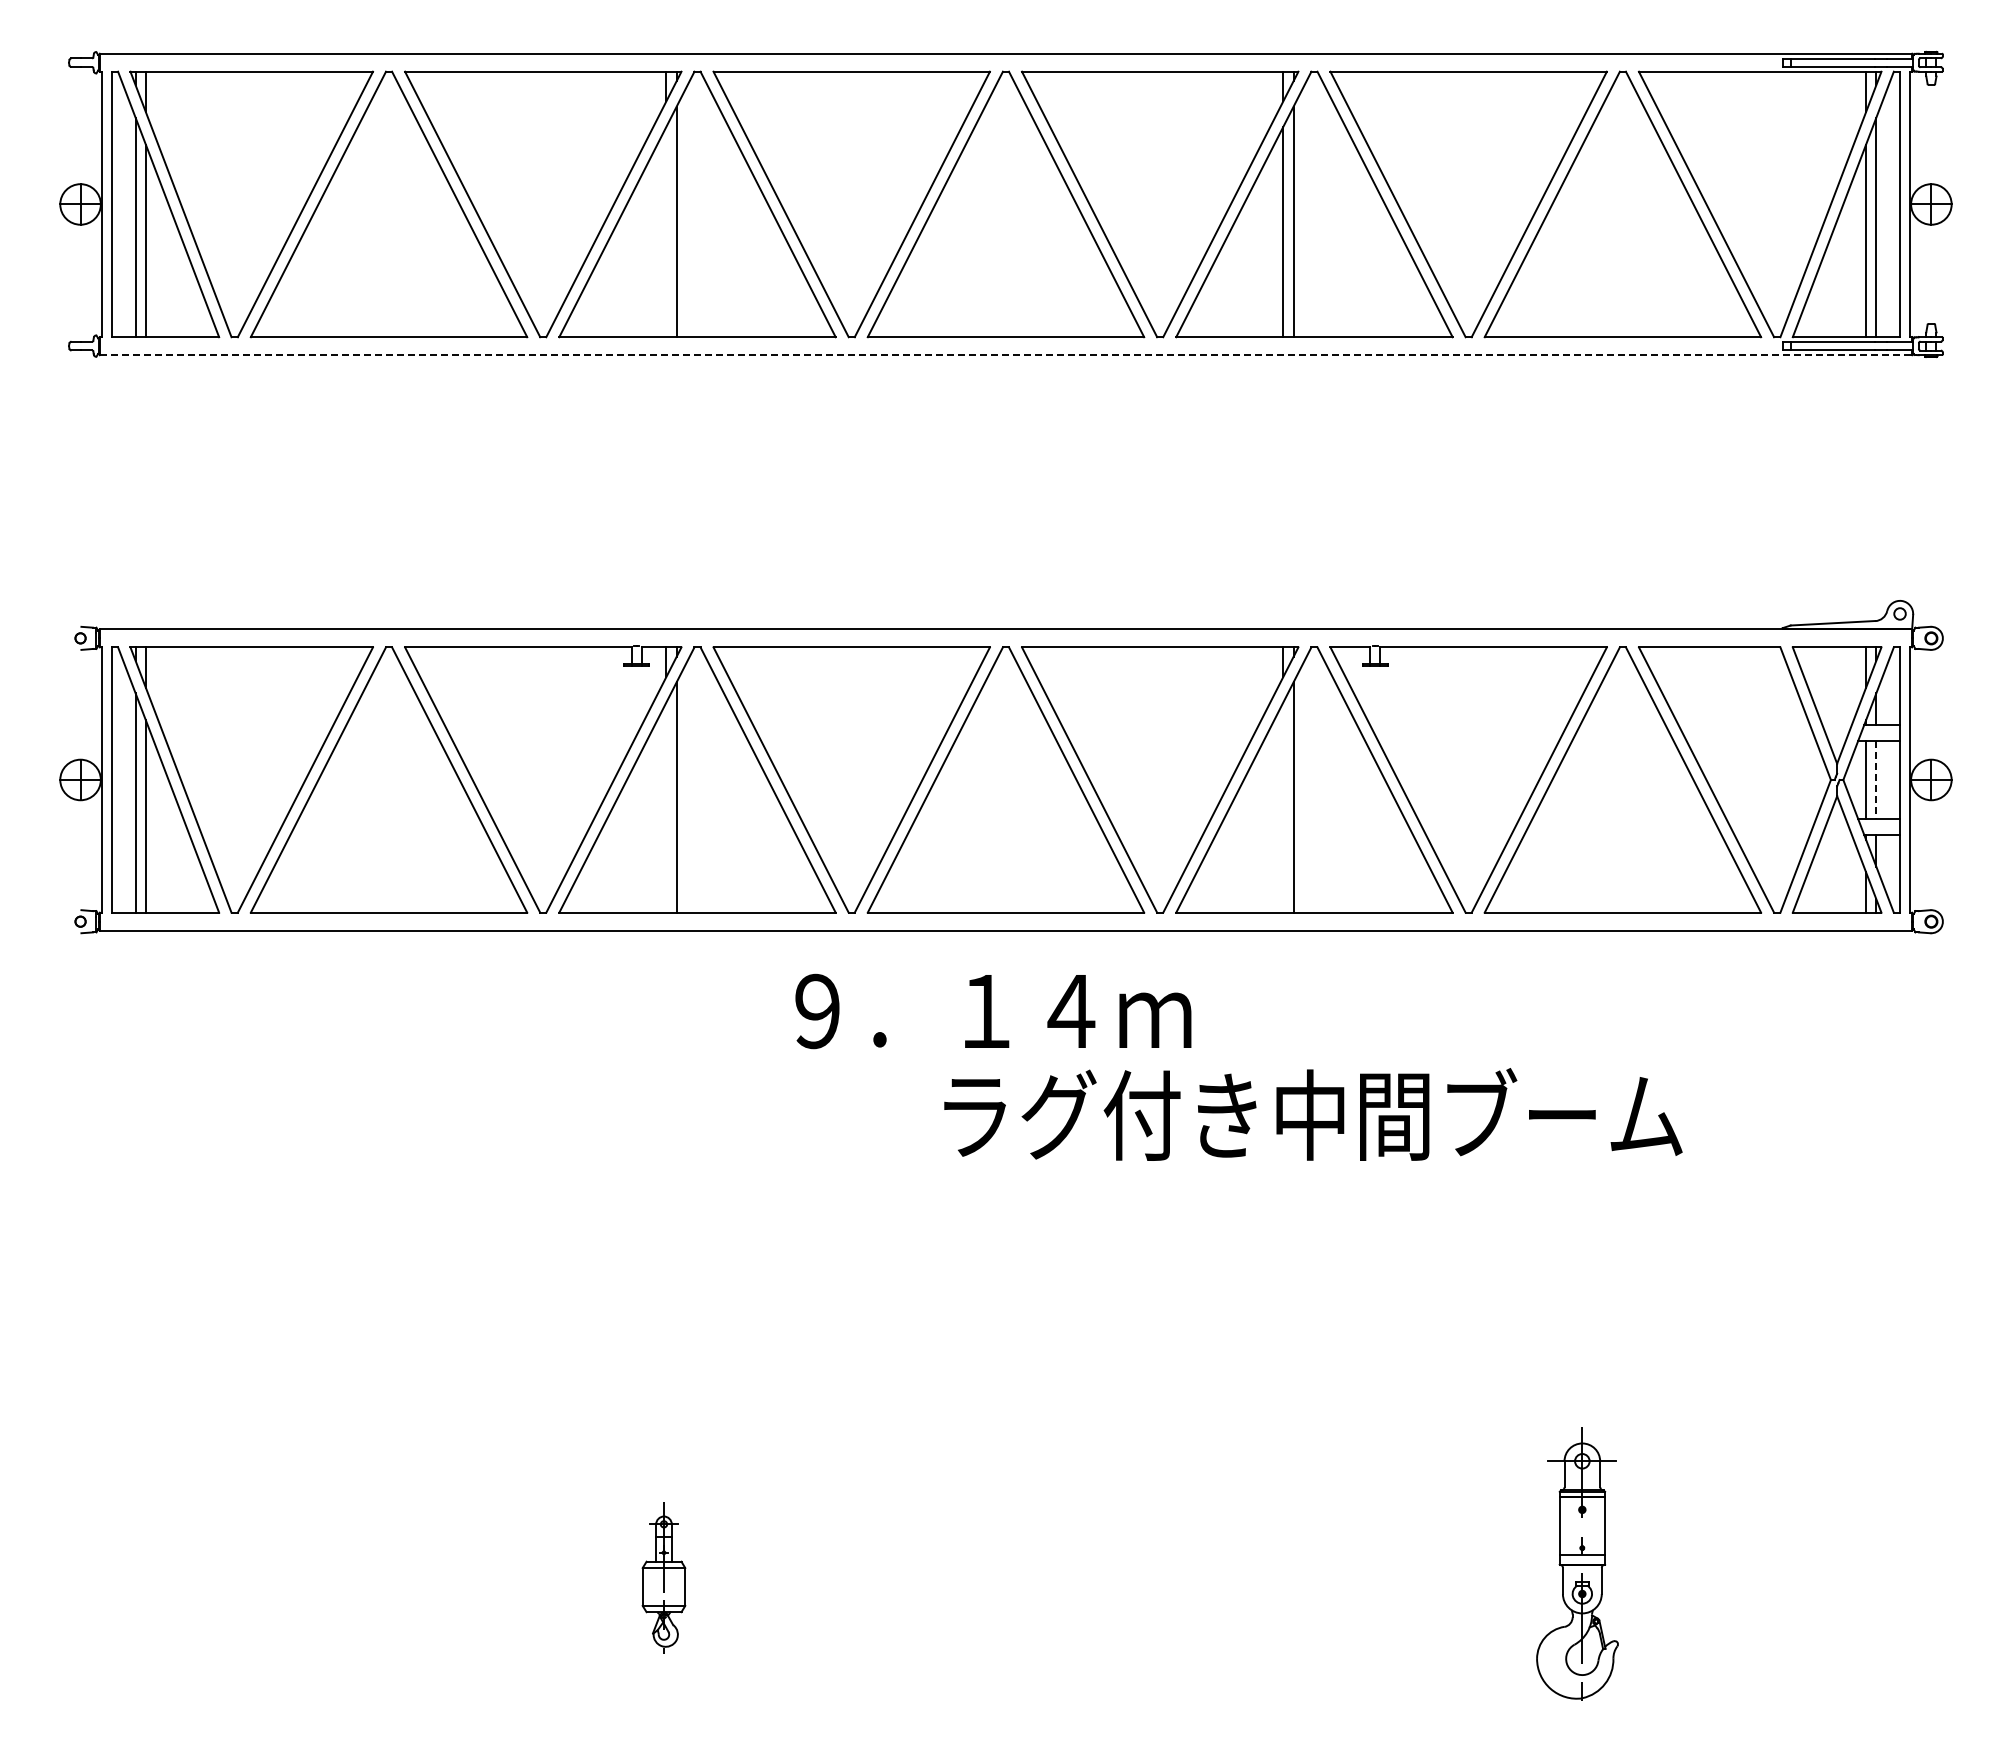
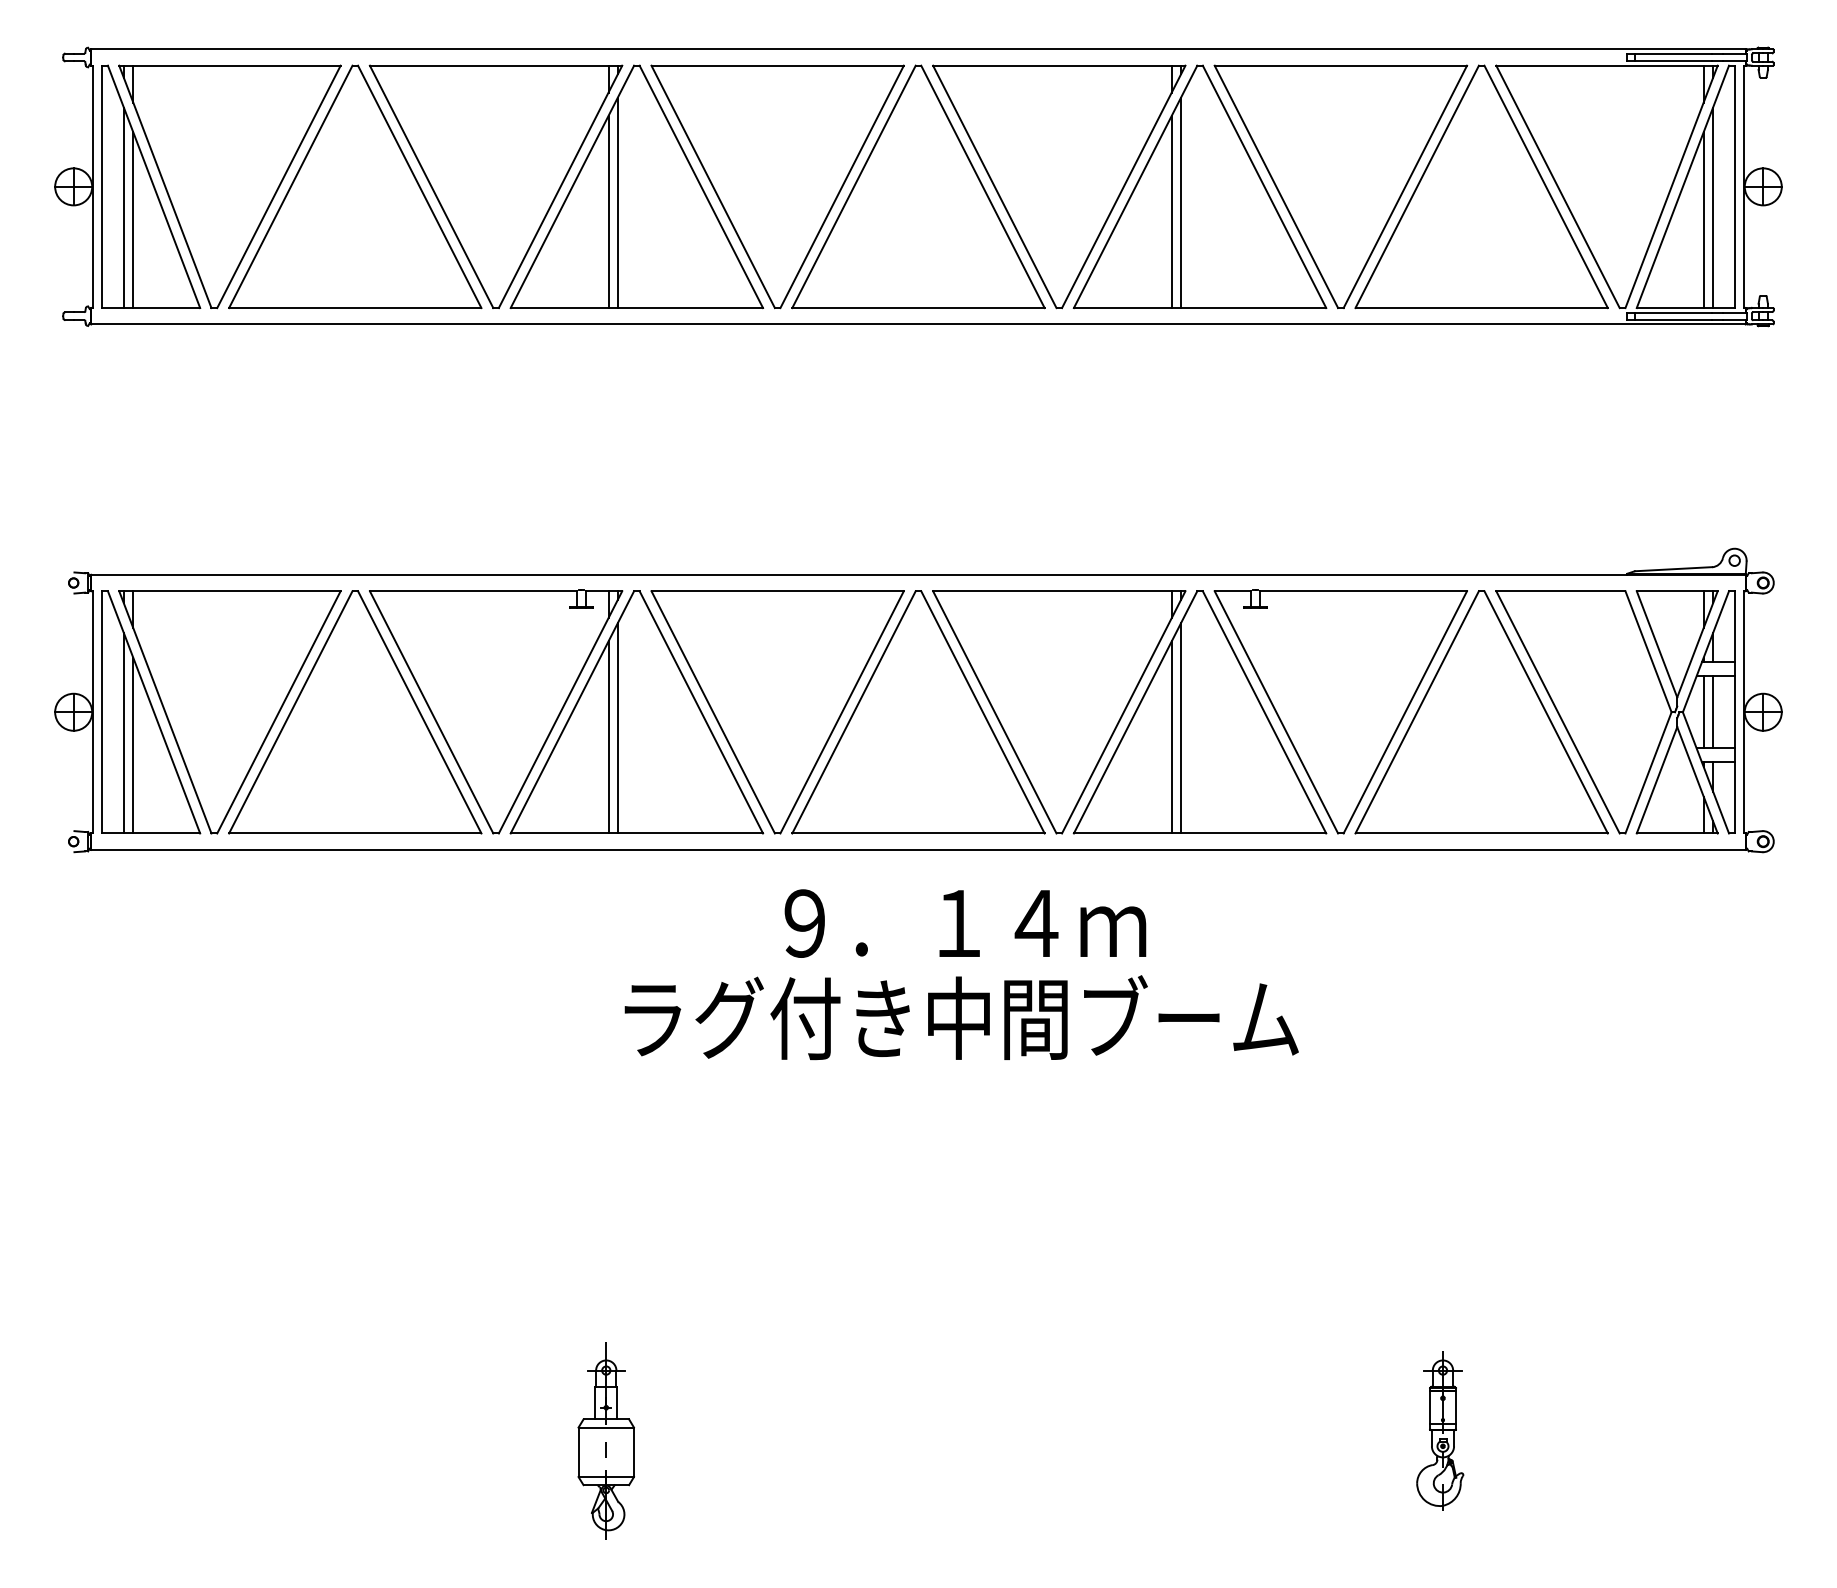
line: (666, 231) -> (608, 211), added
line: (1006, 355) -> (918, 324), dashed -> solid
line: (1876, 780) -> (1713, 712), dashed -> solid
line: (666, 807) -> (608, 737), added
line: (1283, 807) -> (1171, 737), added
text: (993, 1011) -> (965, 923), moved
text: (1313, 1114) -> (961, 1017), moved
part: (1577, 1567) -> (1440, 1431), size x0.62
part: (663, 1578) -> (605, 1441), size x1.43

